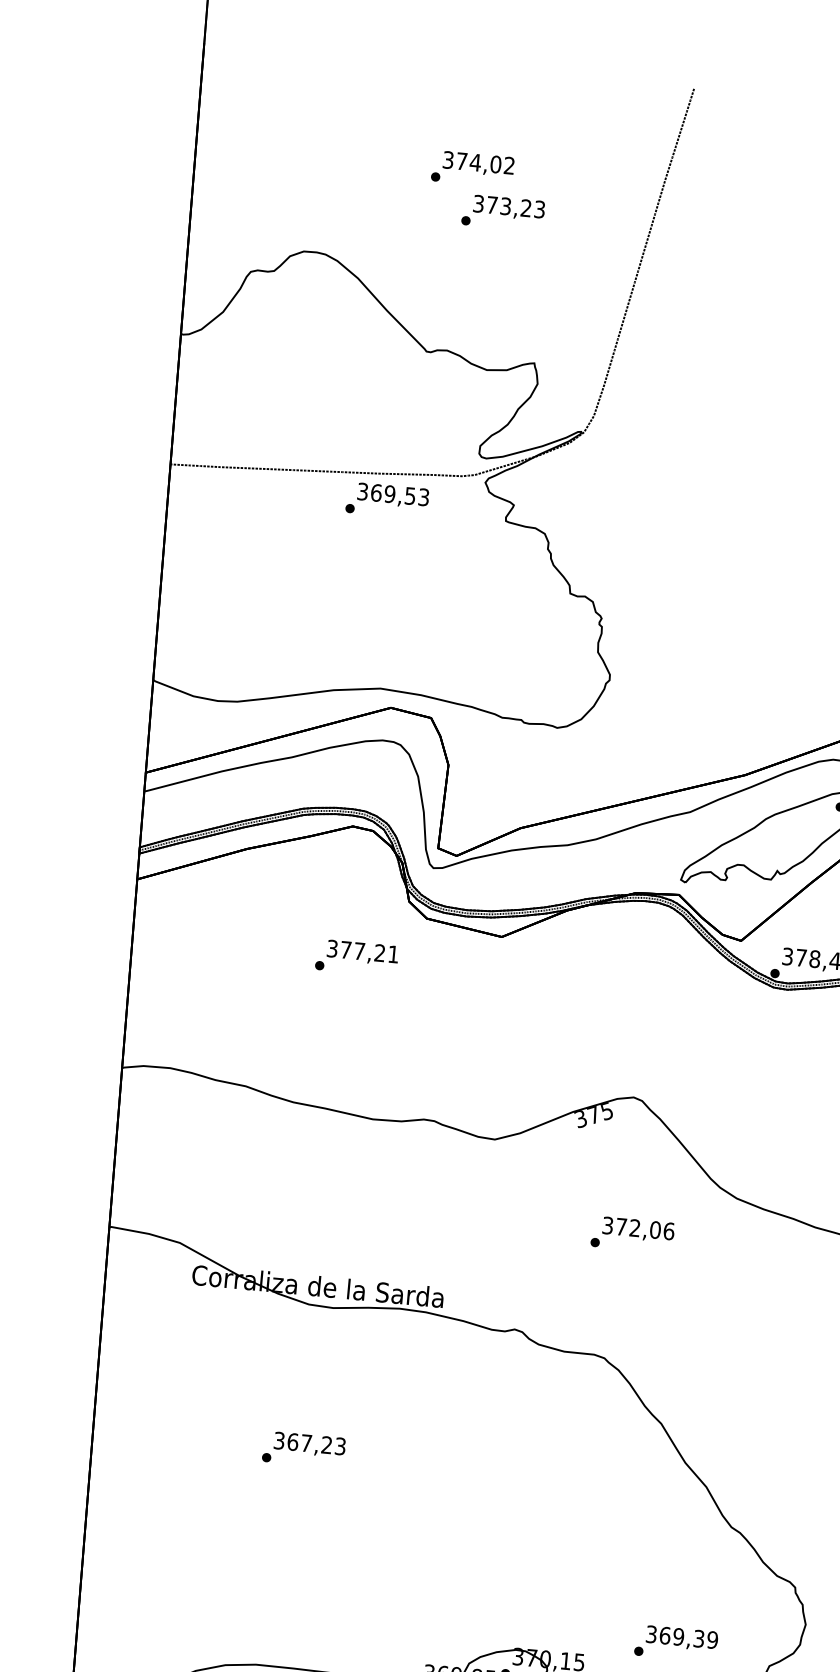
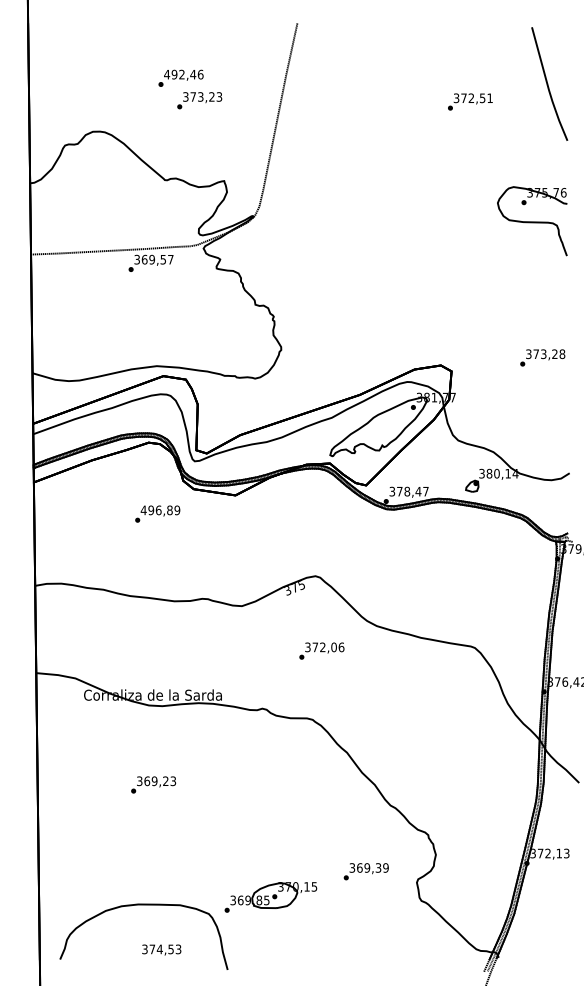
text: (478, 162) -> (183, 74), 374,02 -> 492,46
text: (423, 496) -> (170, 259), 369,53 -> 369,57
text: (362, 951) -> (160, 510), 377,21 -> 496,89
text: (306, 1443) -> (154, 781), 367,23 -> 369,23

